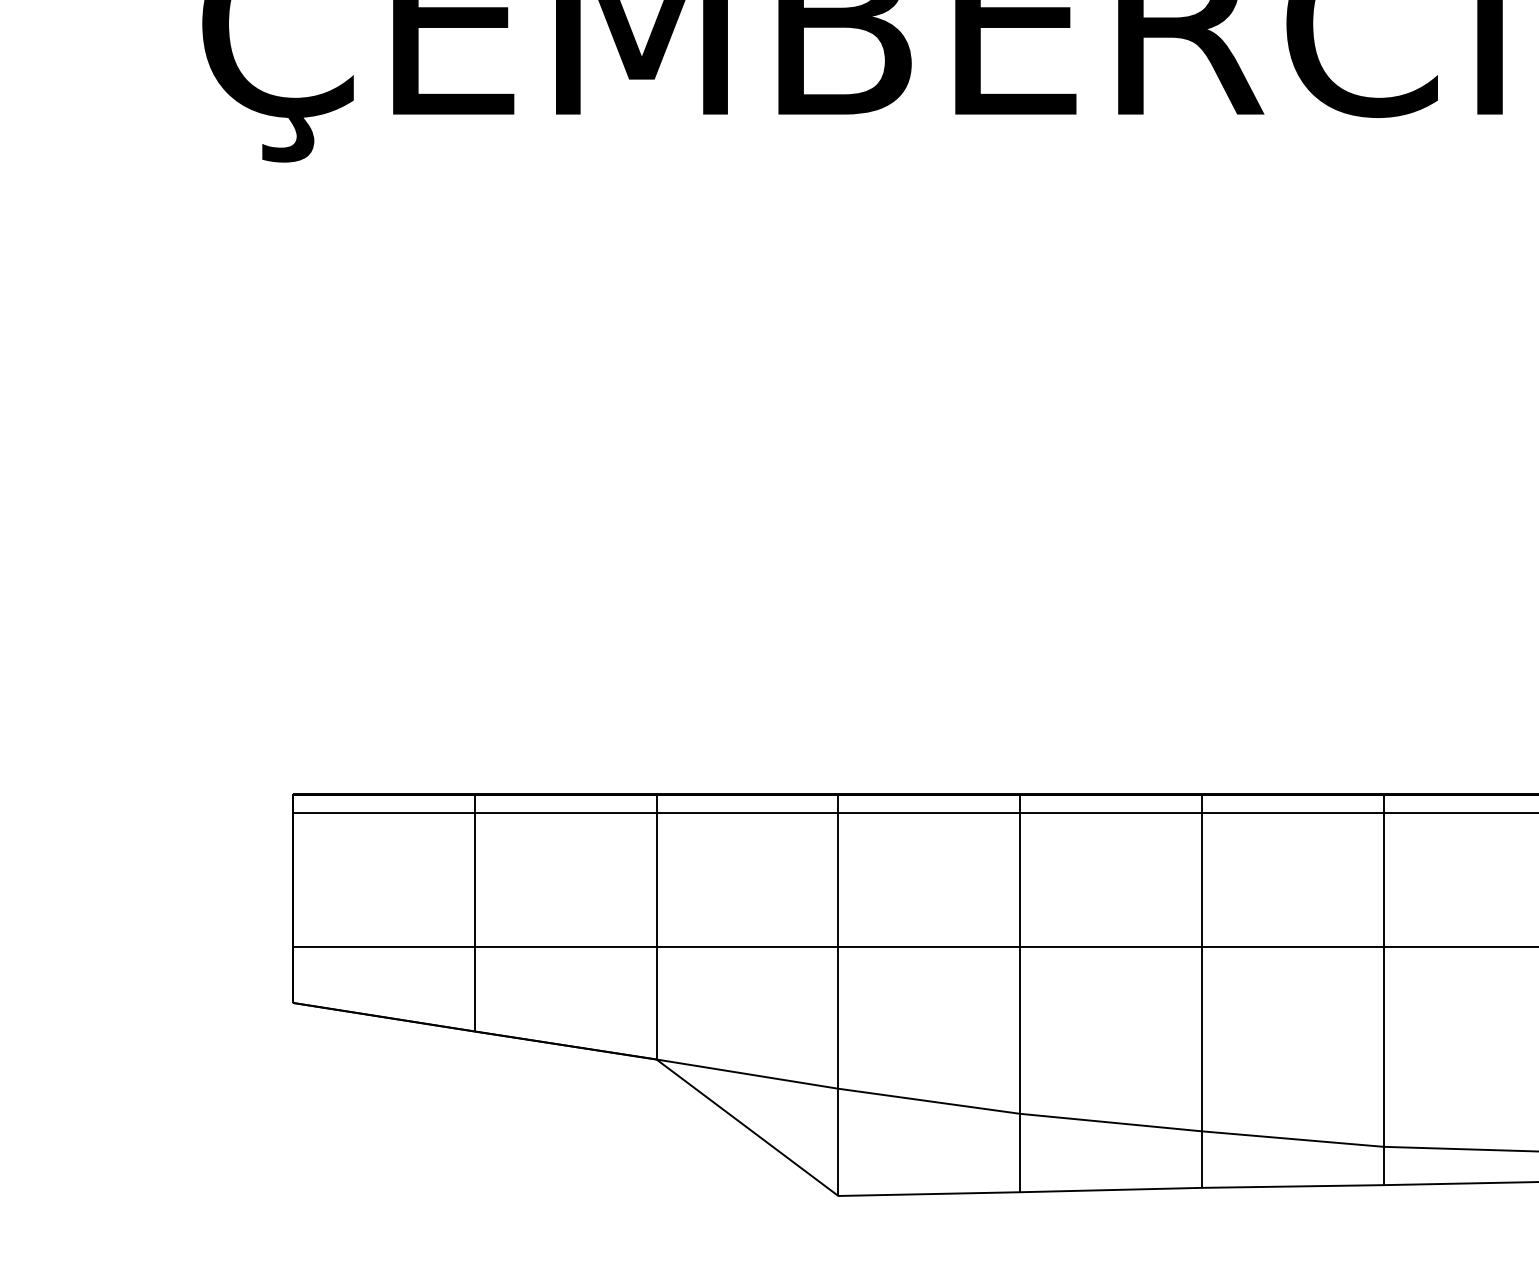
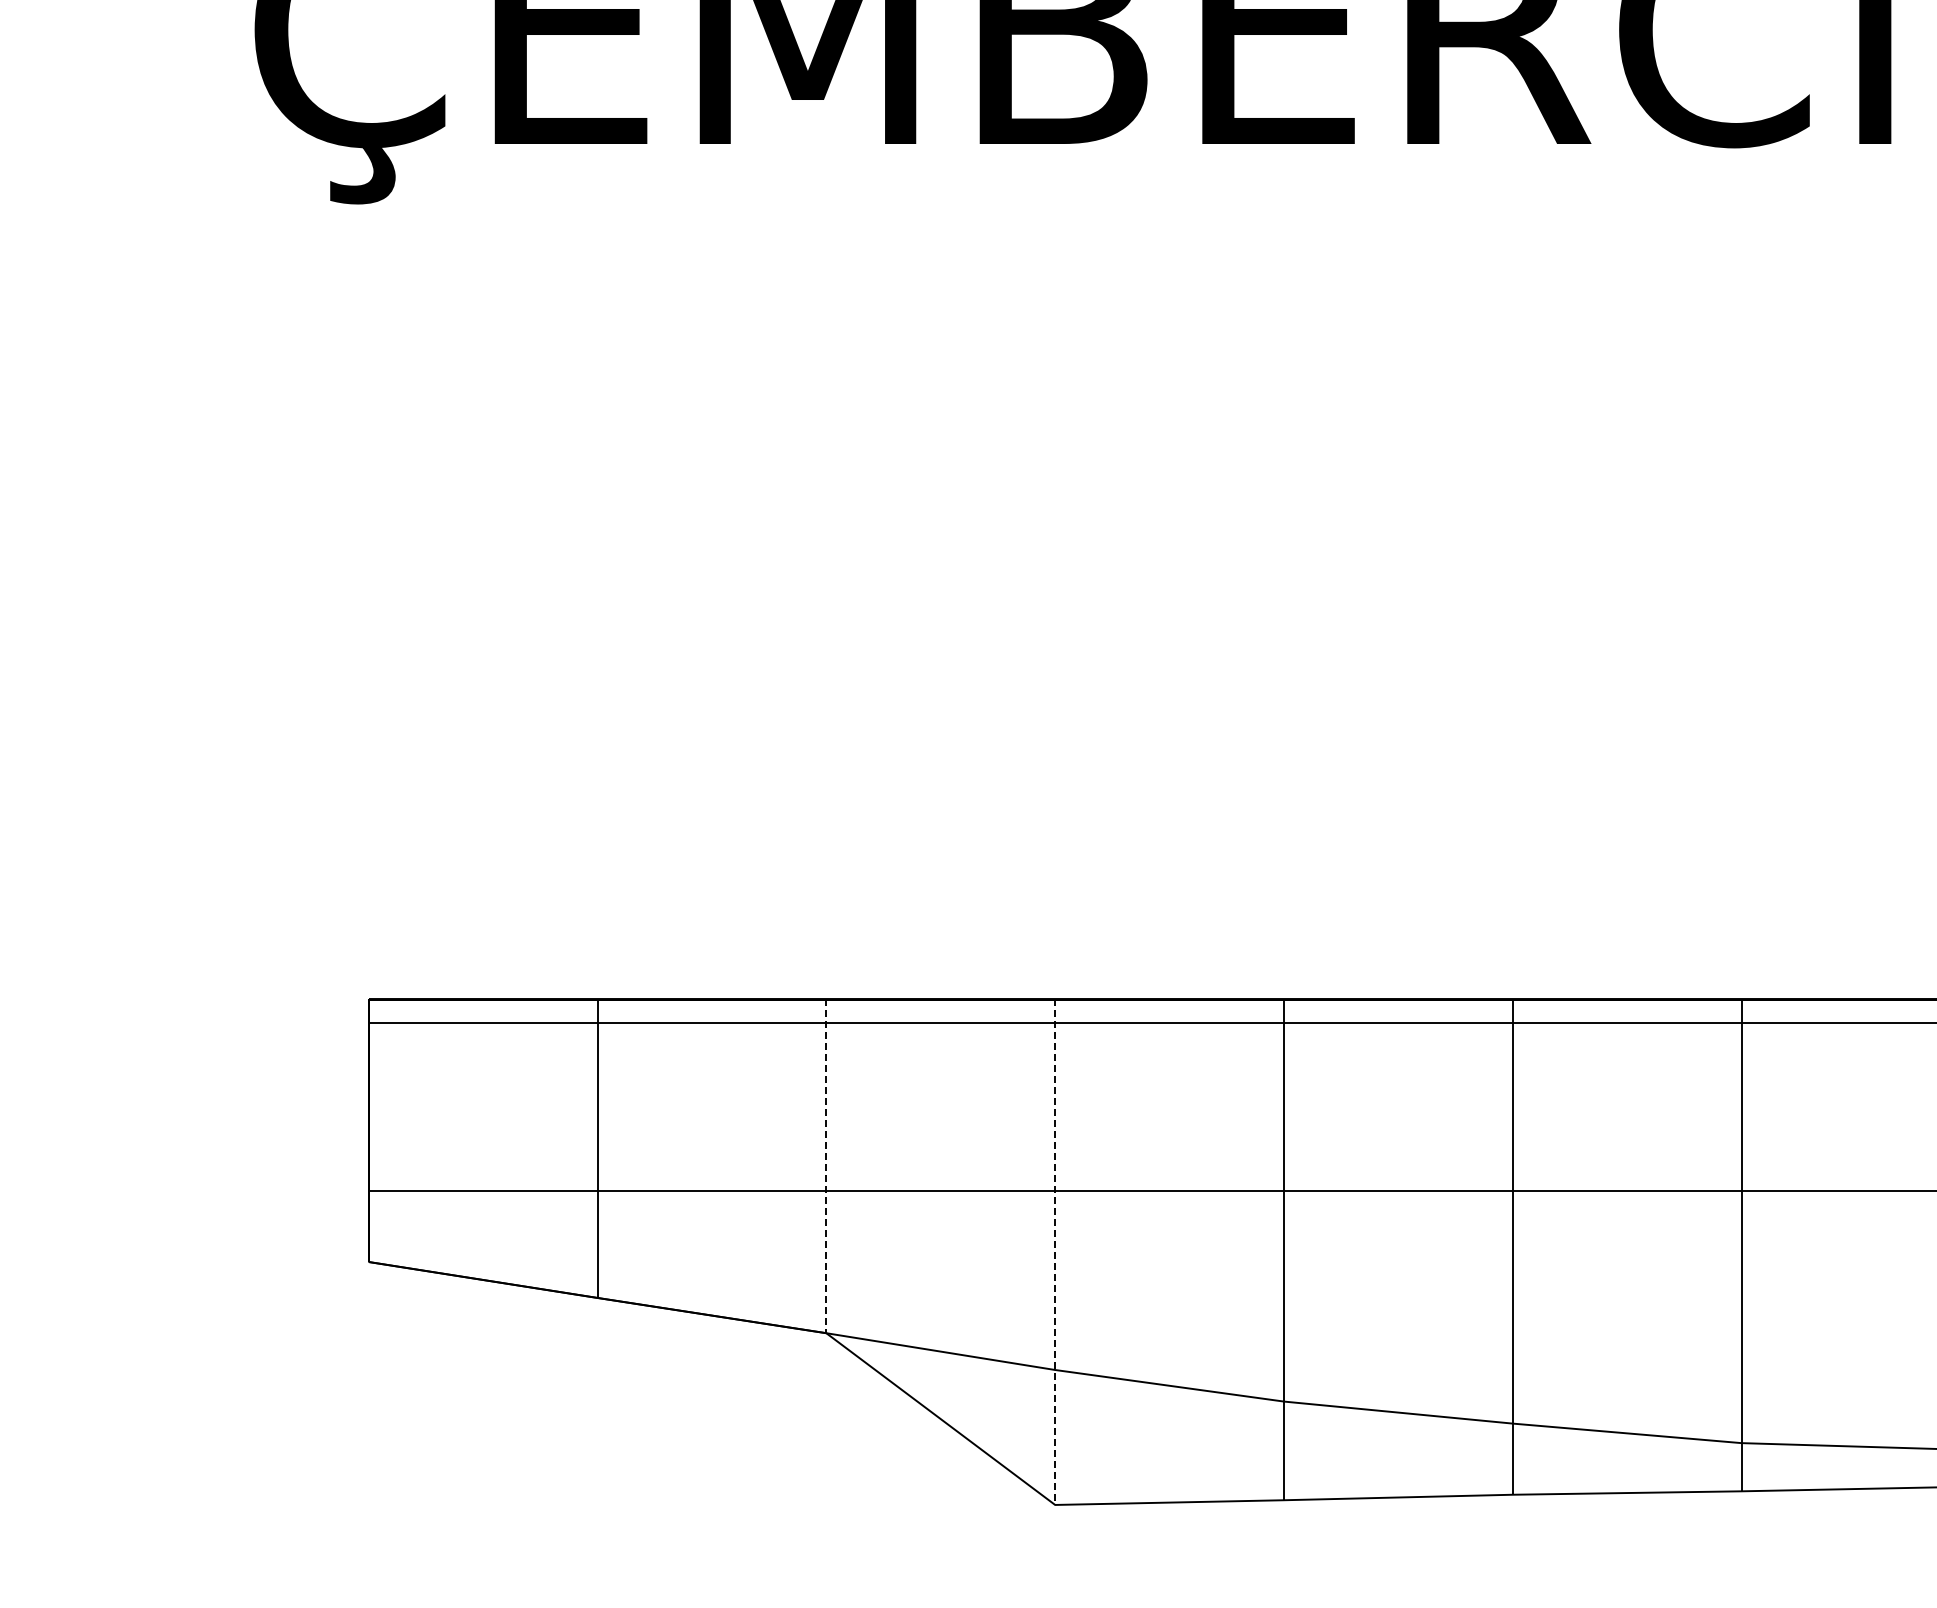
line: (656, 927) -> (826, 1166), solid -> dashed
line: (838, 995) -> (1055, 1252), solid -> dashed

